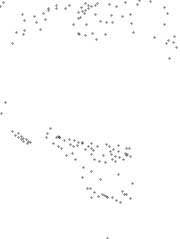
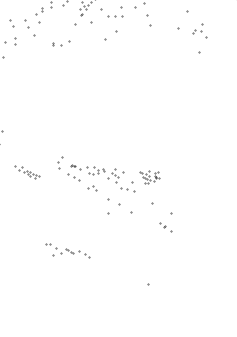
part: (85, 34) -> (61, 43), moved
part: (117, 153) -> (149, 177), size x0.6
part: (71, 155) -> (92, 187), size x0.6
part: (103, 195) -> (67, 250), moved

